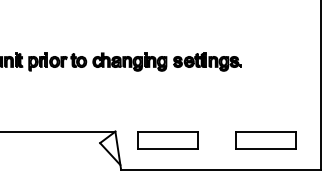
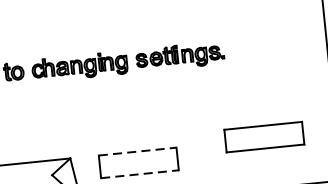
line: (168, 131) -> (138, 151), solid -> dashed
part: (265, 140) -> (263, 137), moved
line: (168, 149) -> (141, 174), solid -> dashed

